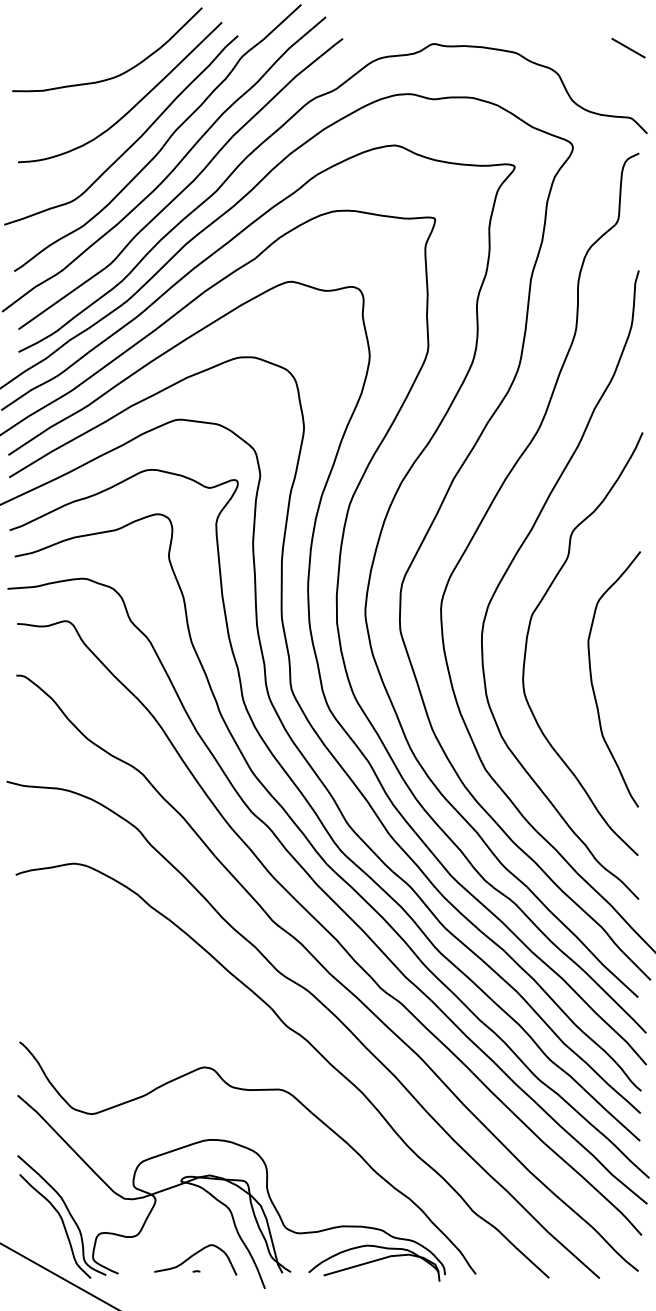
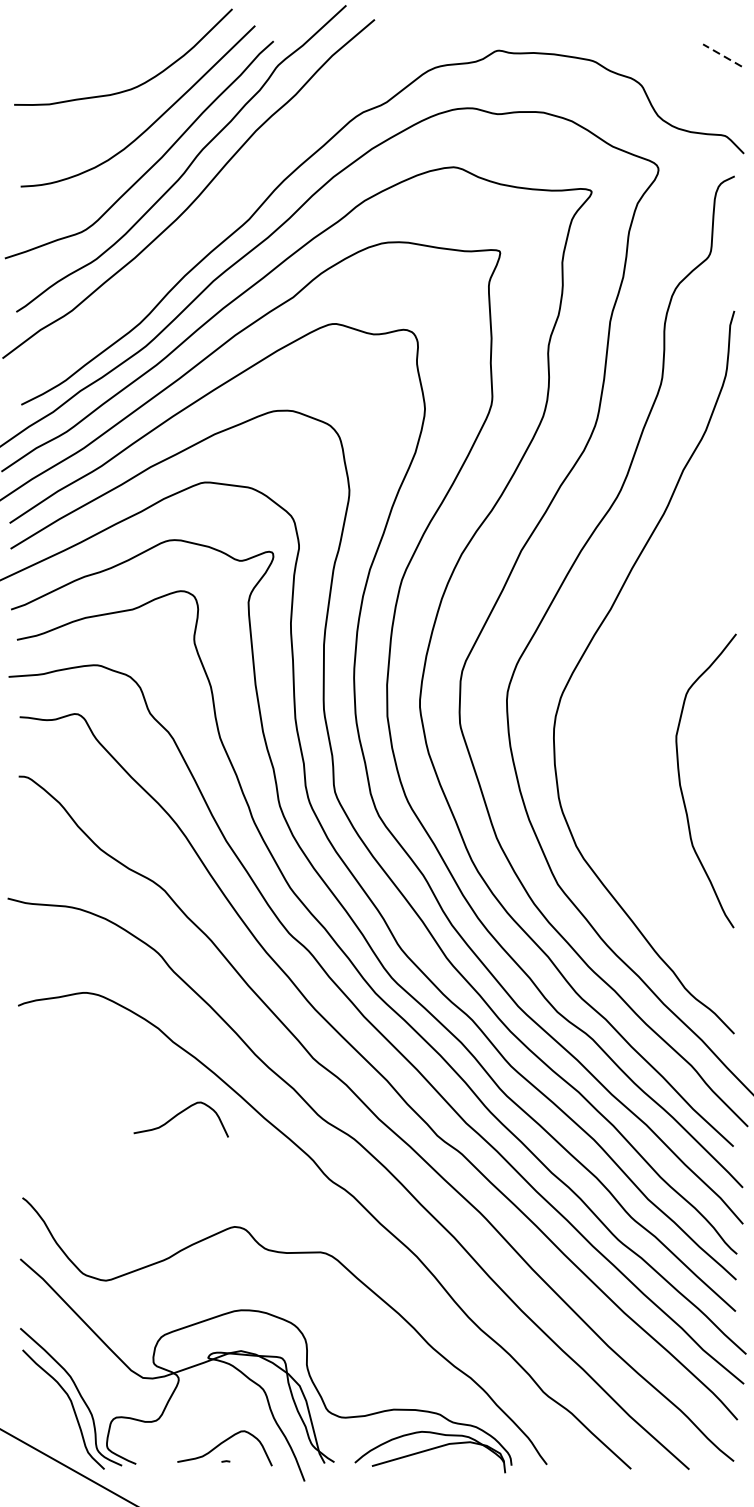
line: (628, 47) -> (722, 54), solid -> dashed
curve: (182, 189) -> (209, 217), removed
curve: (529, 631) -> (608, 725), removed
curve: (155, 970) -> (178, 1115), added

